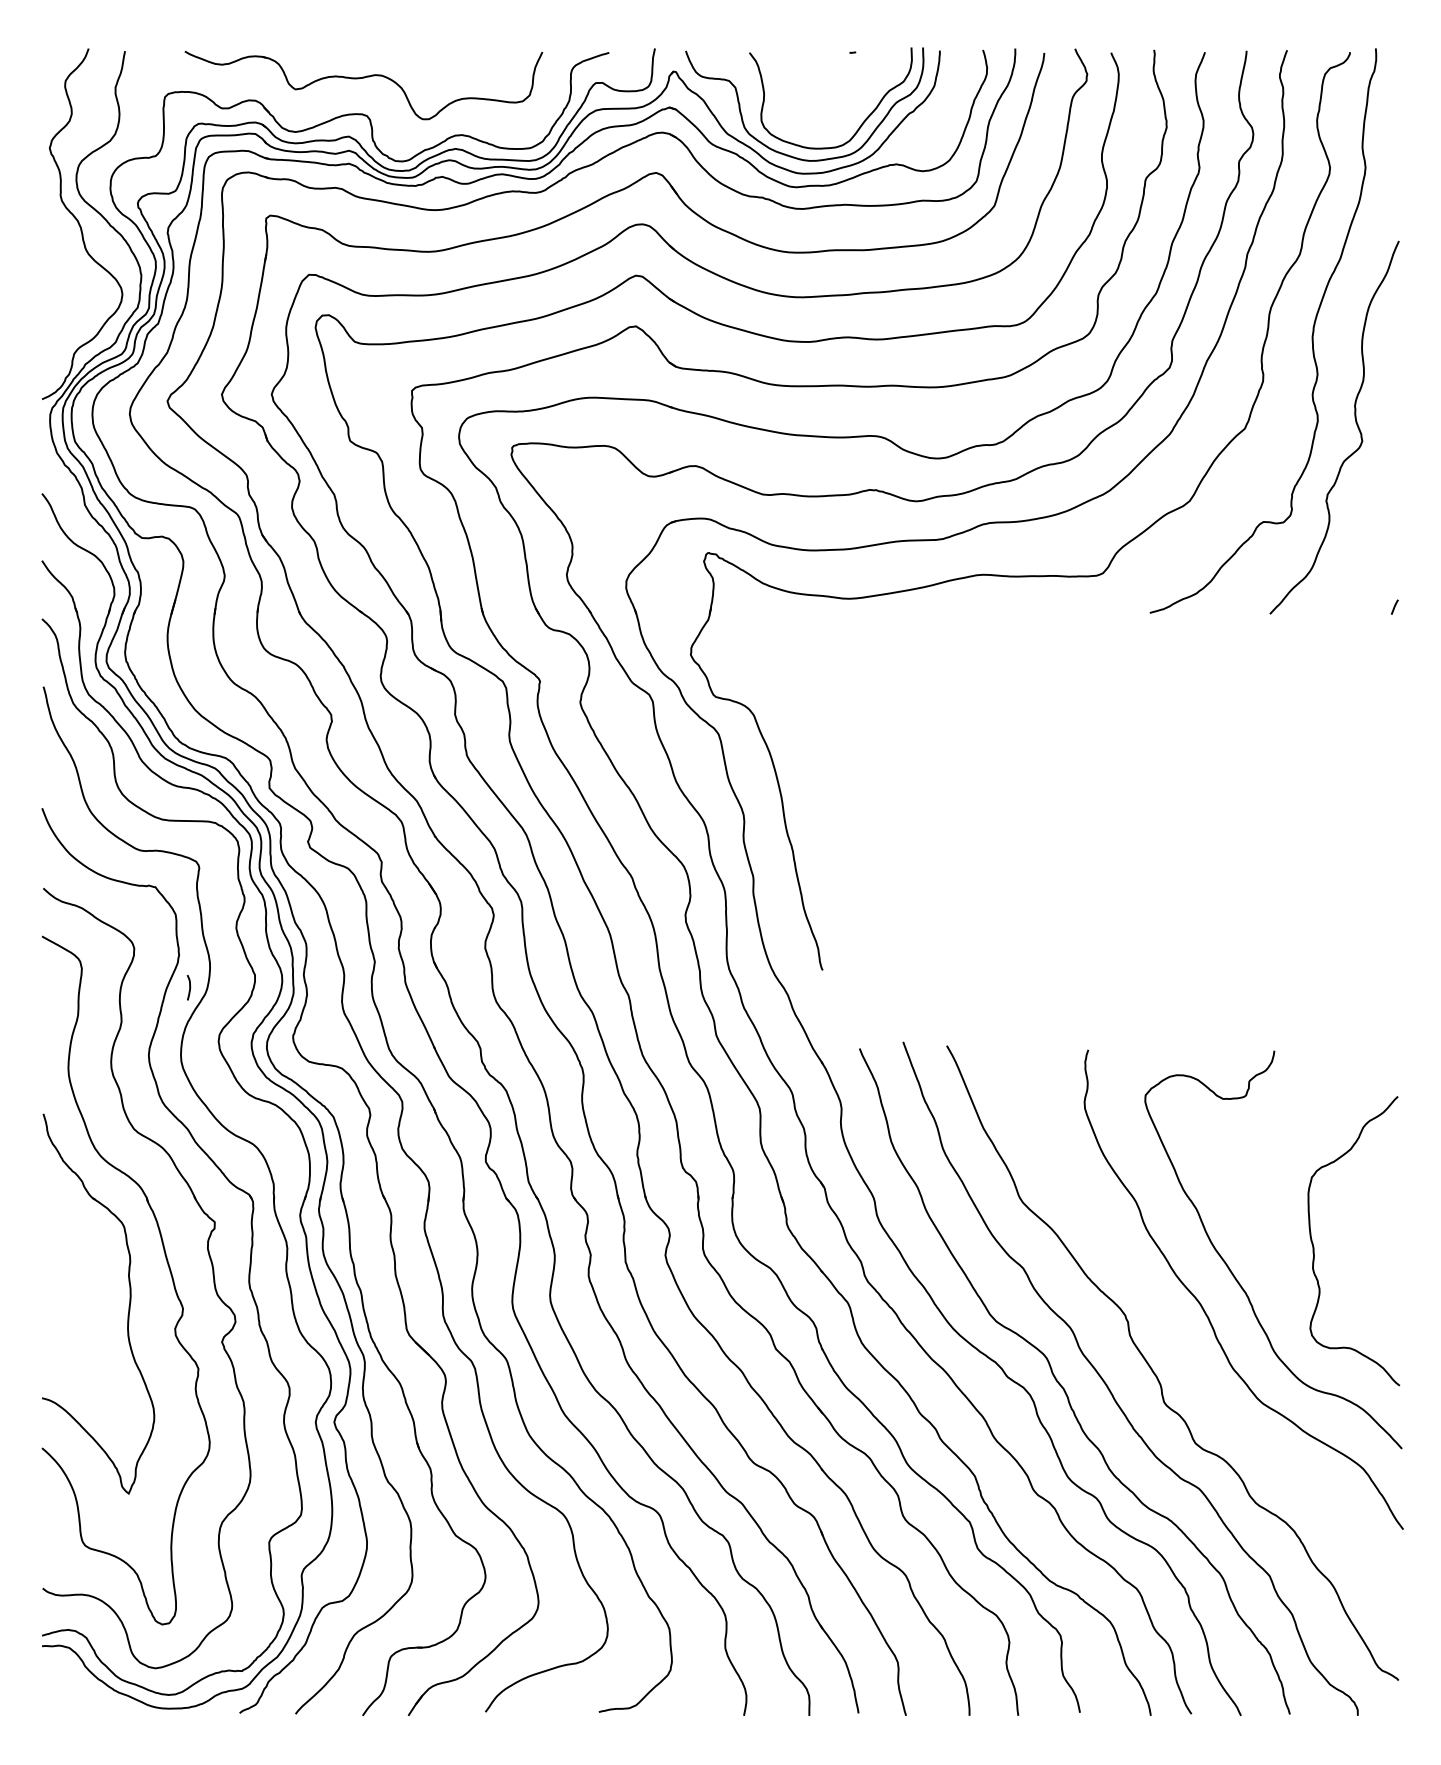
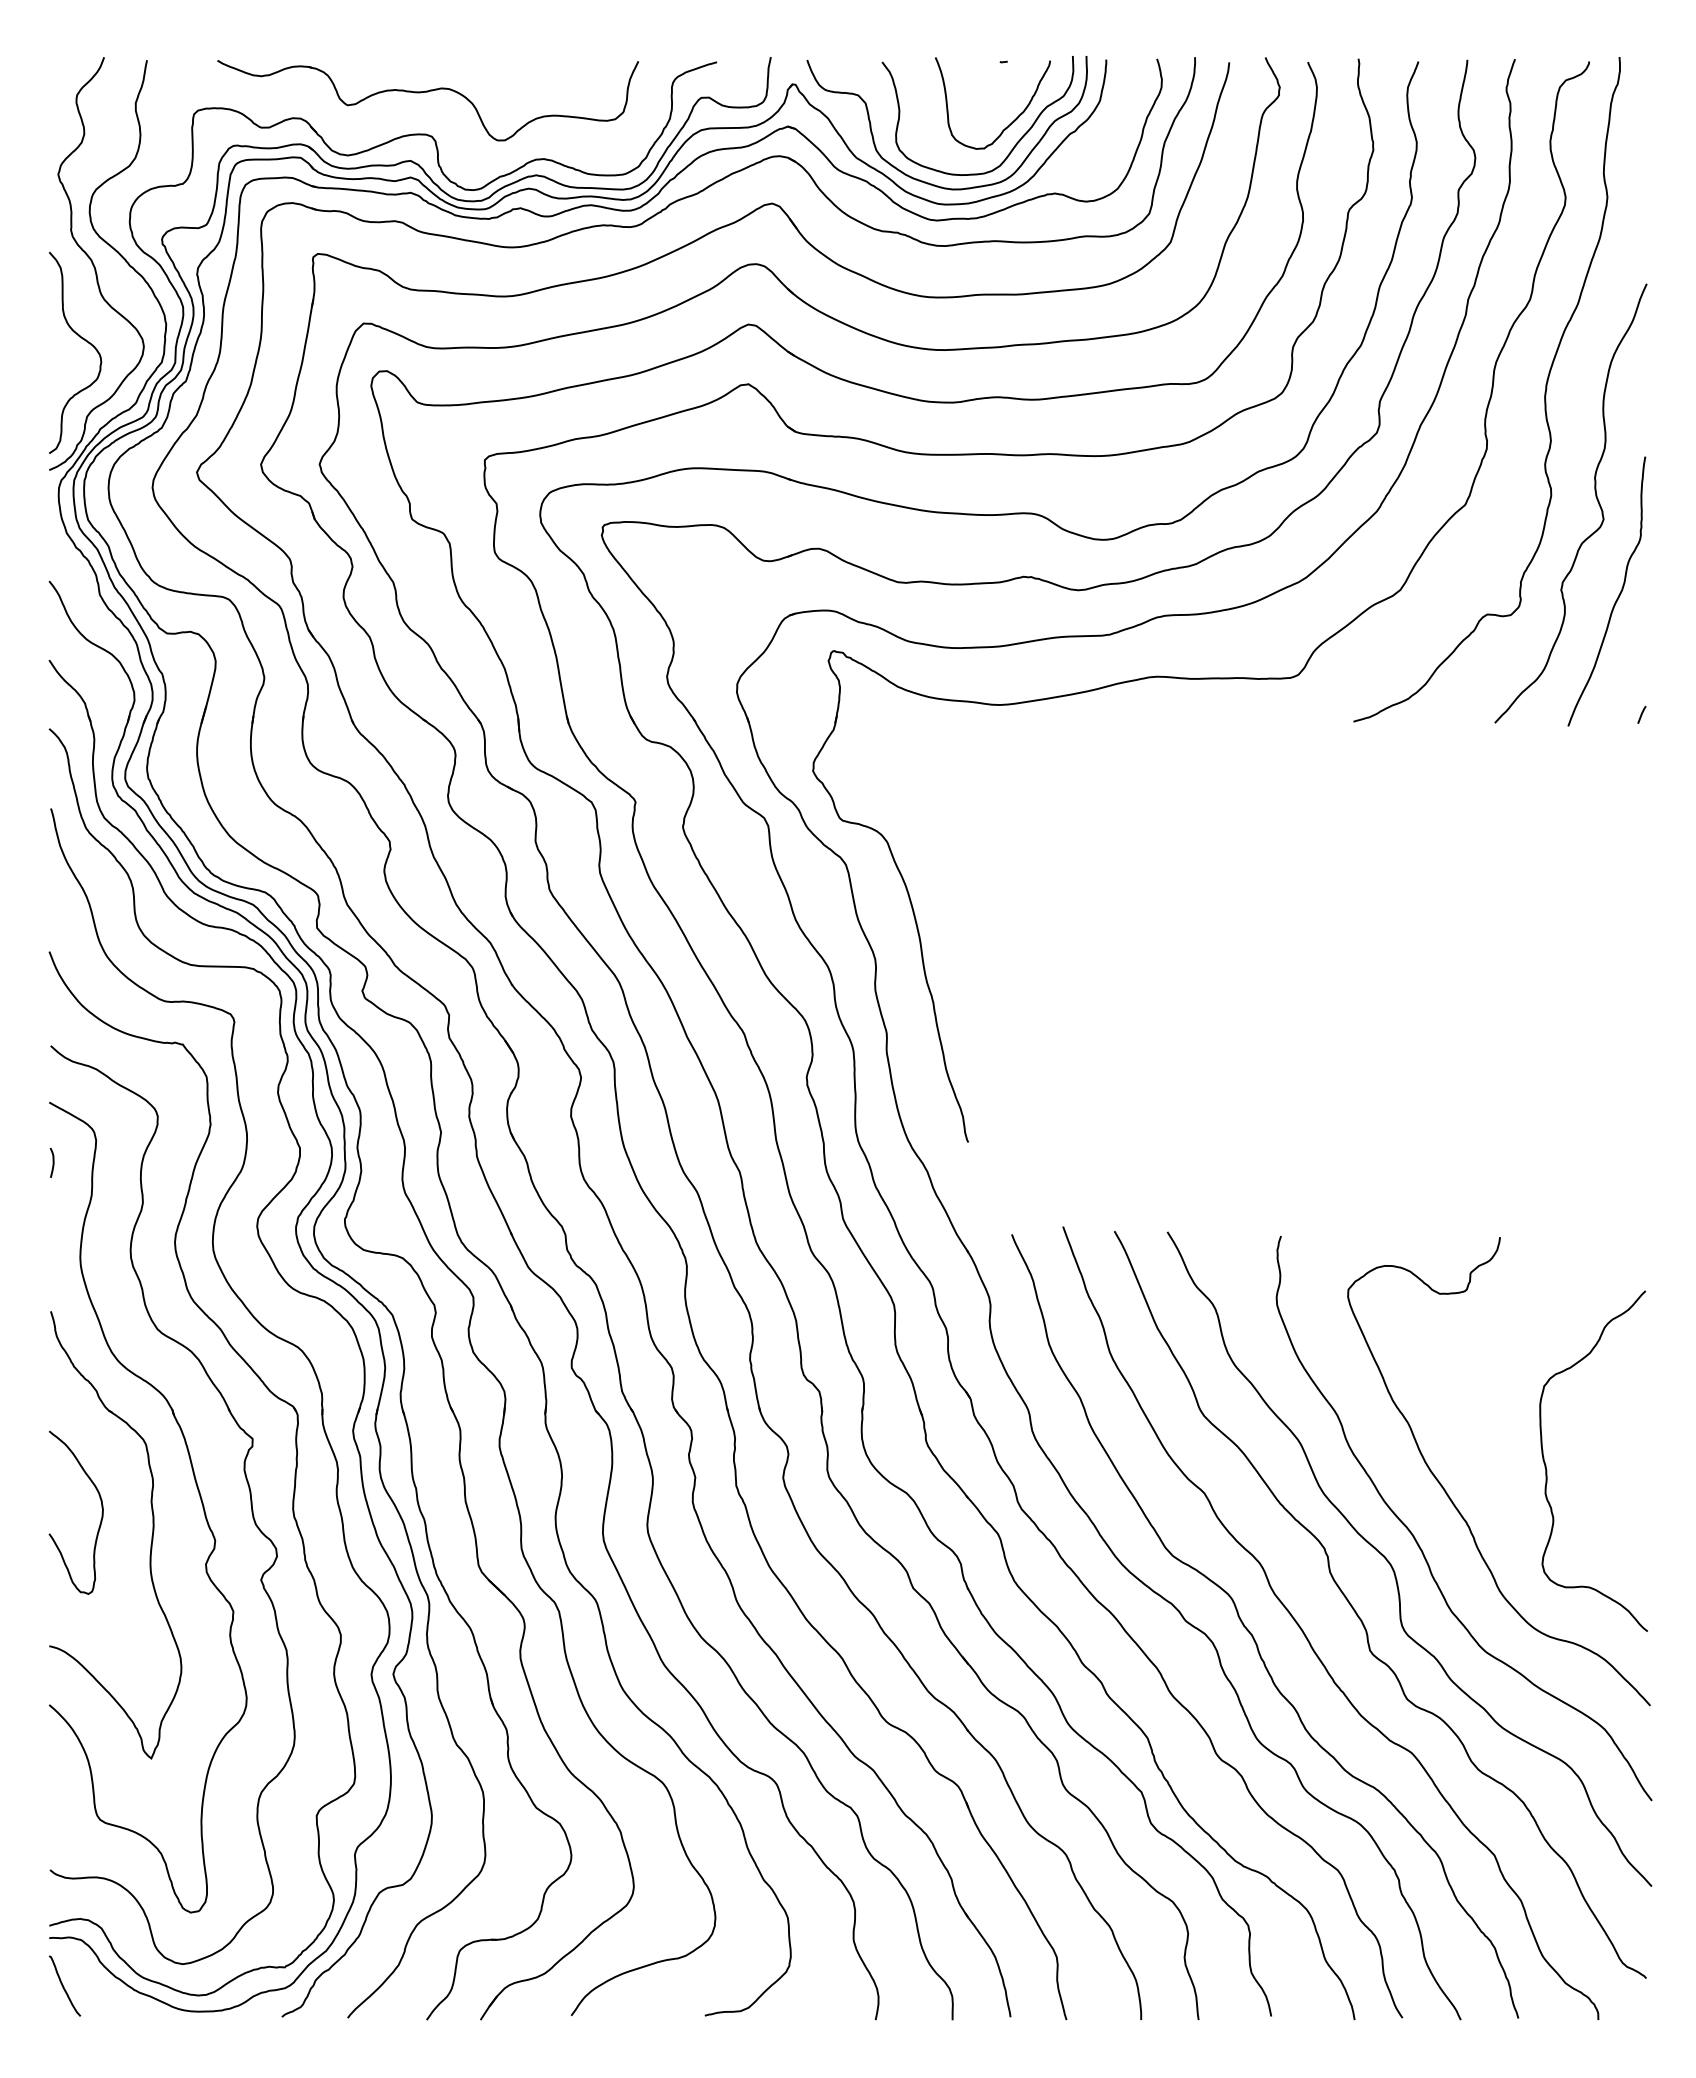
curve: (859, 104) -> (1011, 122), added
curve: (70, 288) -> (82, 339), added
curve: (1373, 508) -> (1616, 598), added
curve: (189, 987) -> (52, 1162), moved
curve: (86, 1284) -> (101, 1512), added
curve: (1183, 1331) -> (1393, 1567), added
curve: (54, 1687) -> (64, 1986), added

